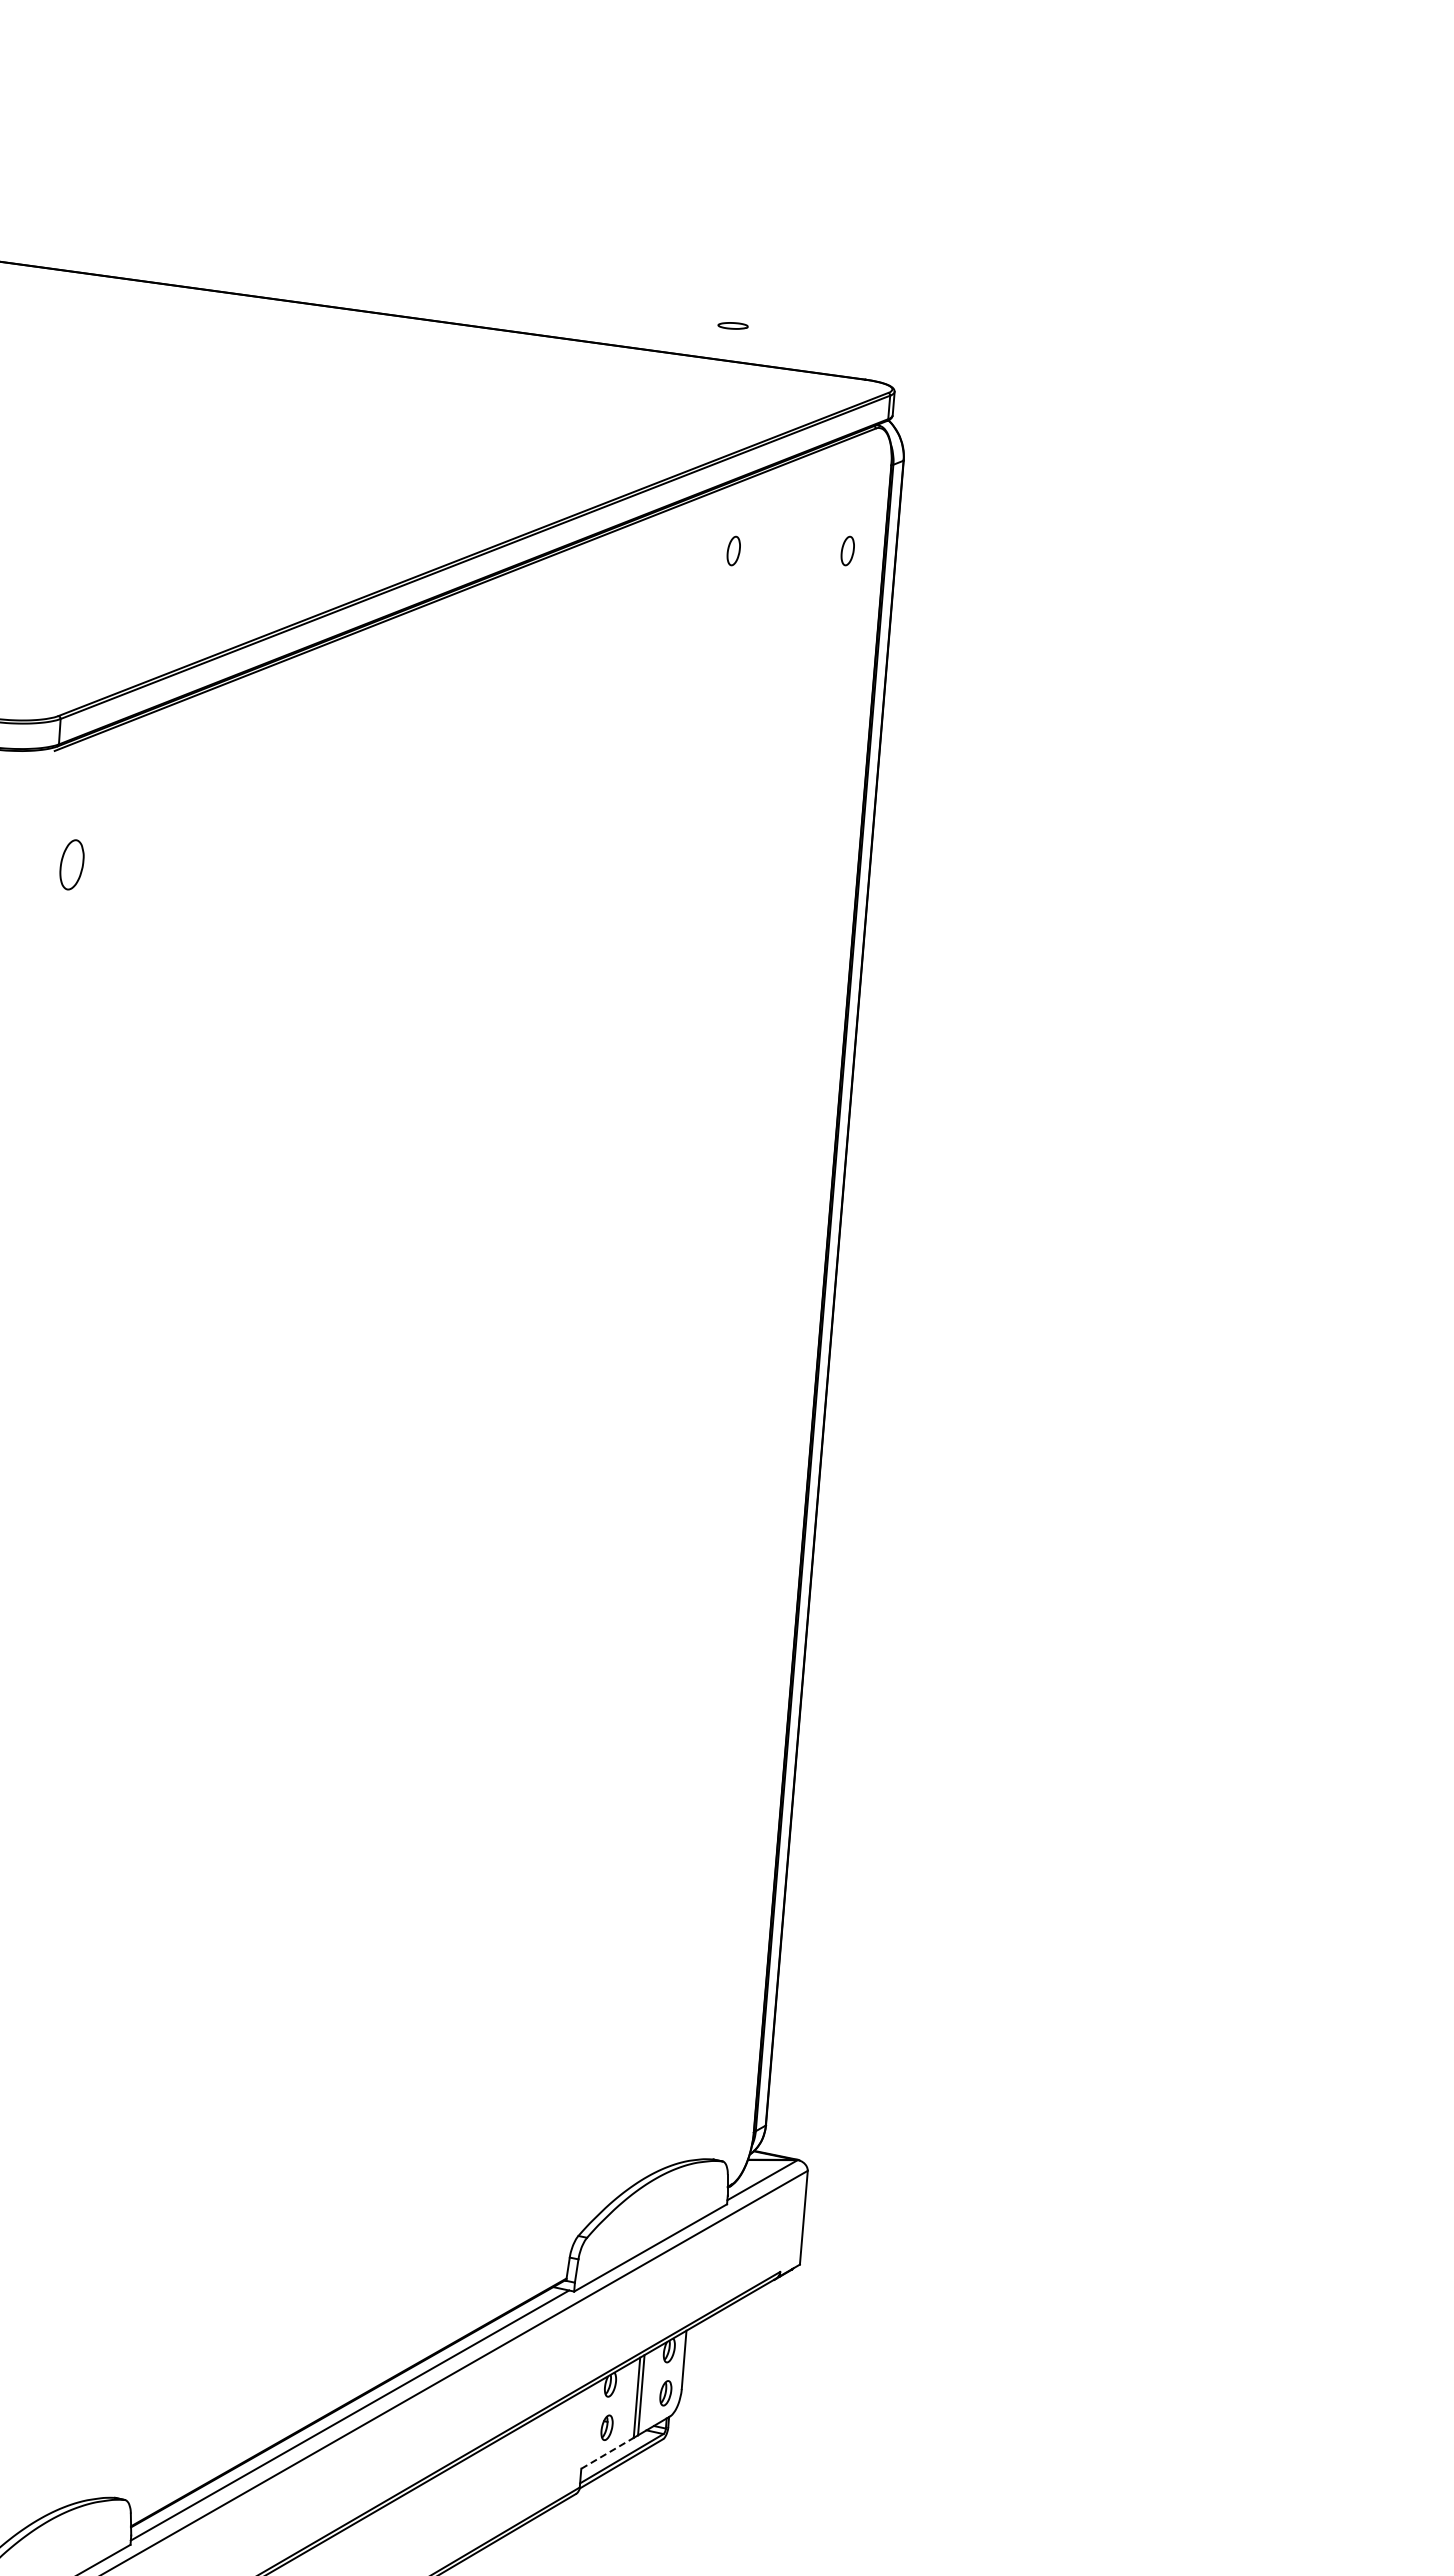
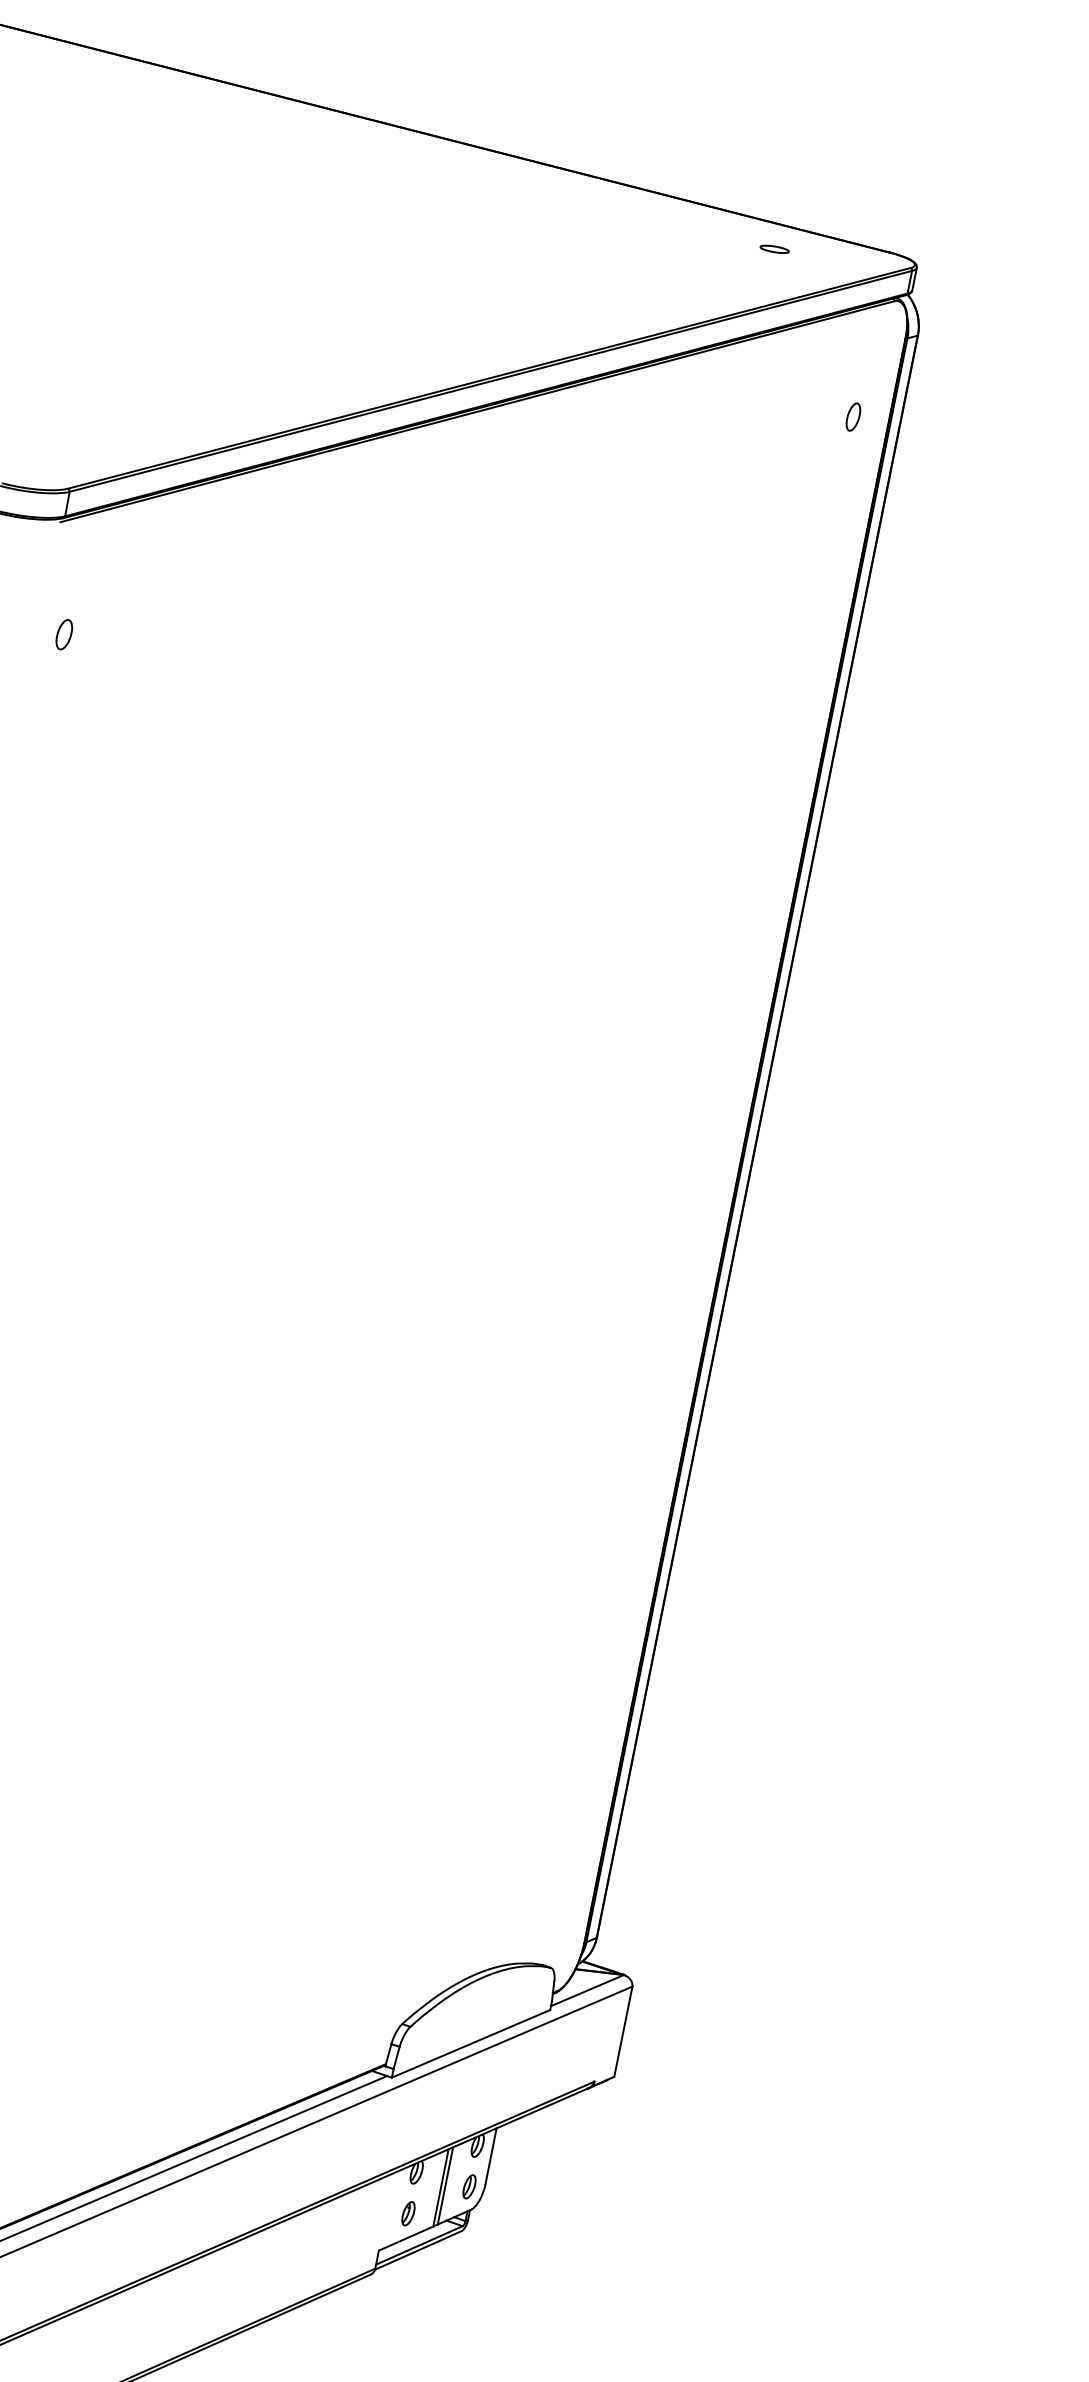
part: (732, 325) -> (774, 248), moved
part: (733, 550) -> (742, 403), removed
part: (71, 864) -> (63, 634), size x0.62
line: (607, 2453) -> (406, 2238), dashed -> solid

